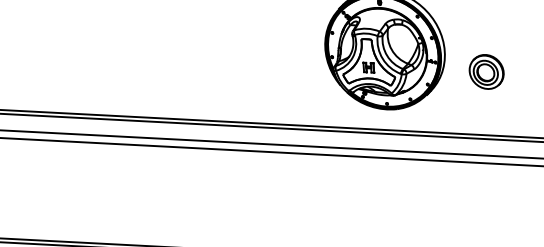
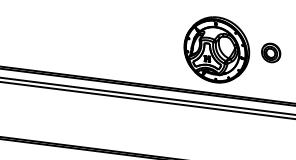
part: (487, 70) -> (271, 52), moved

